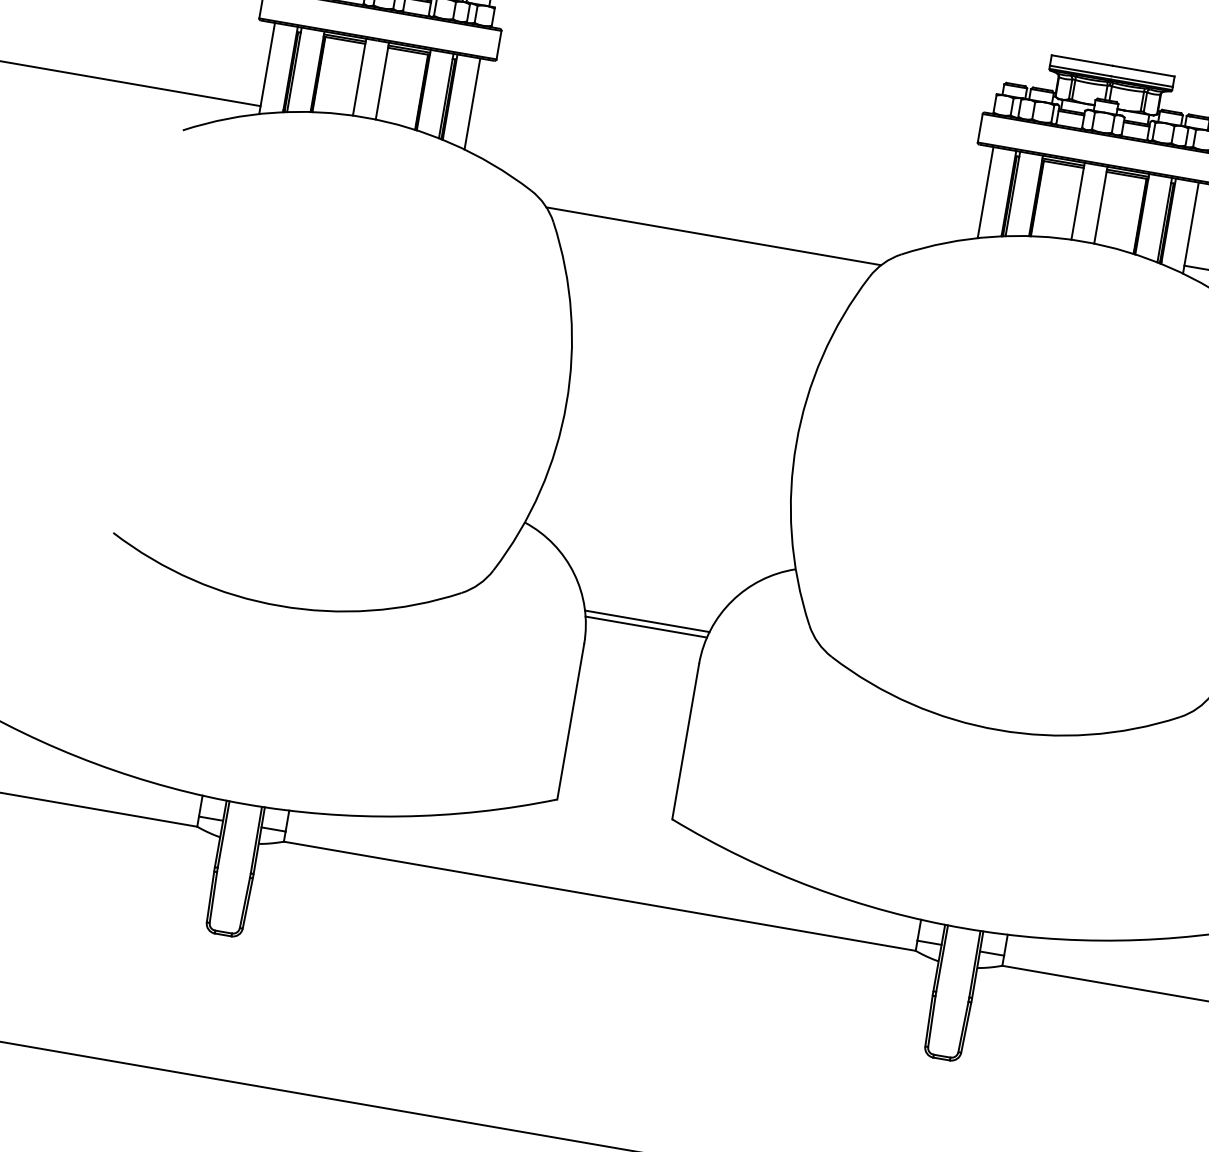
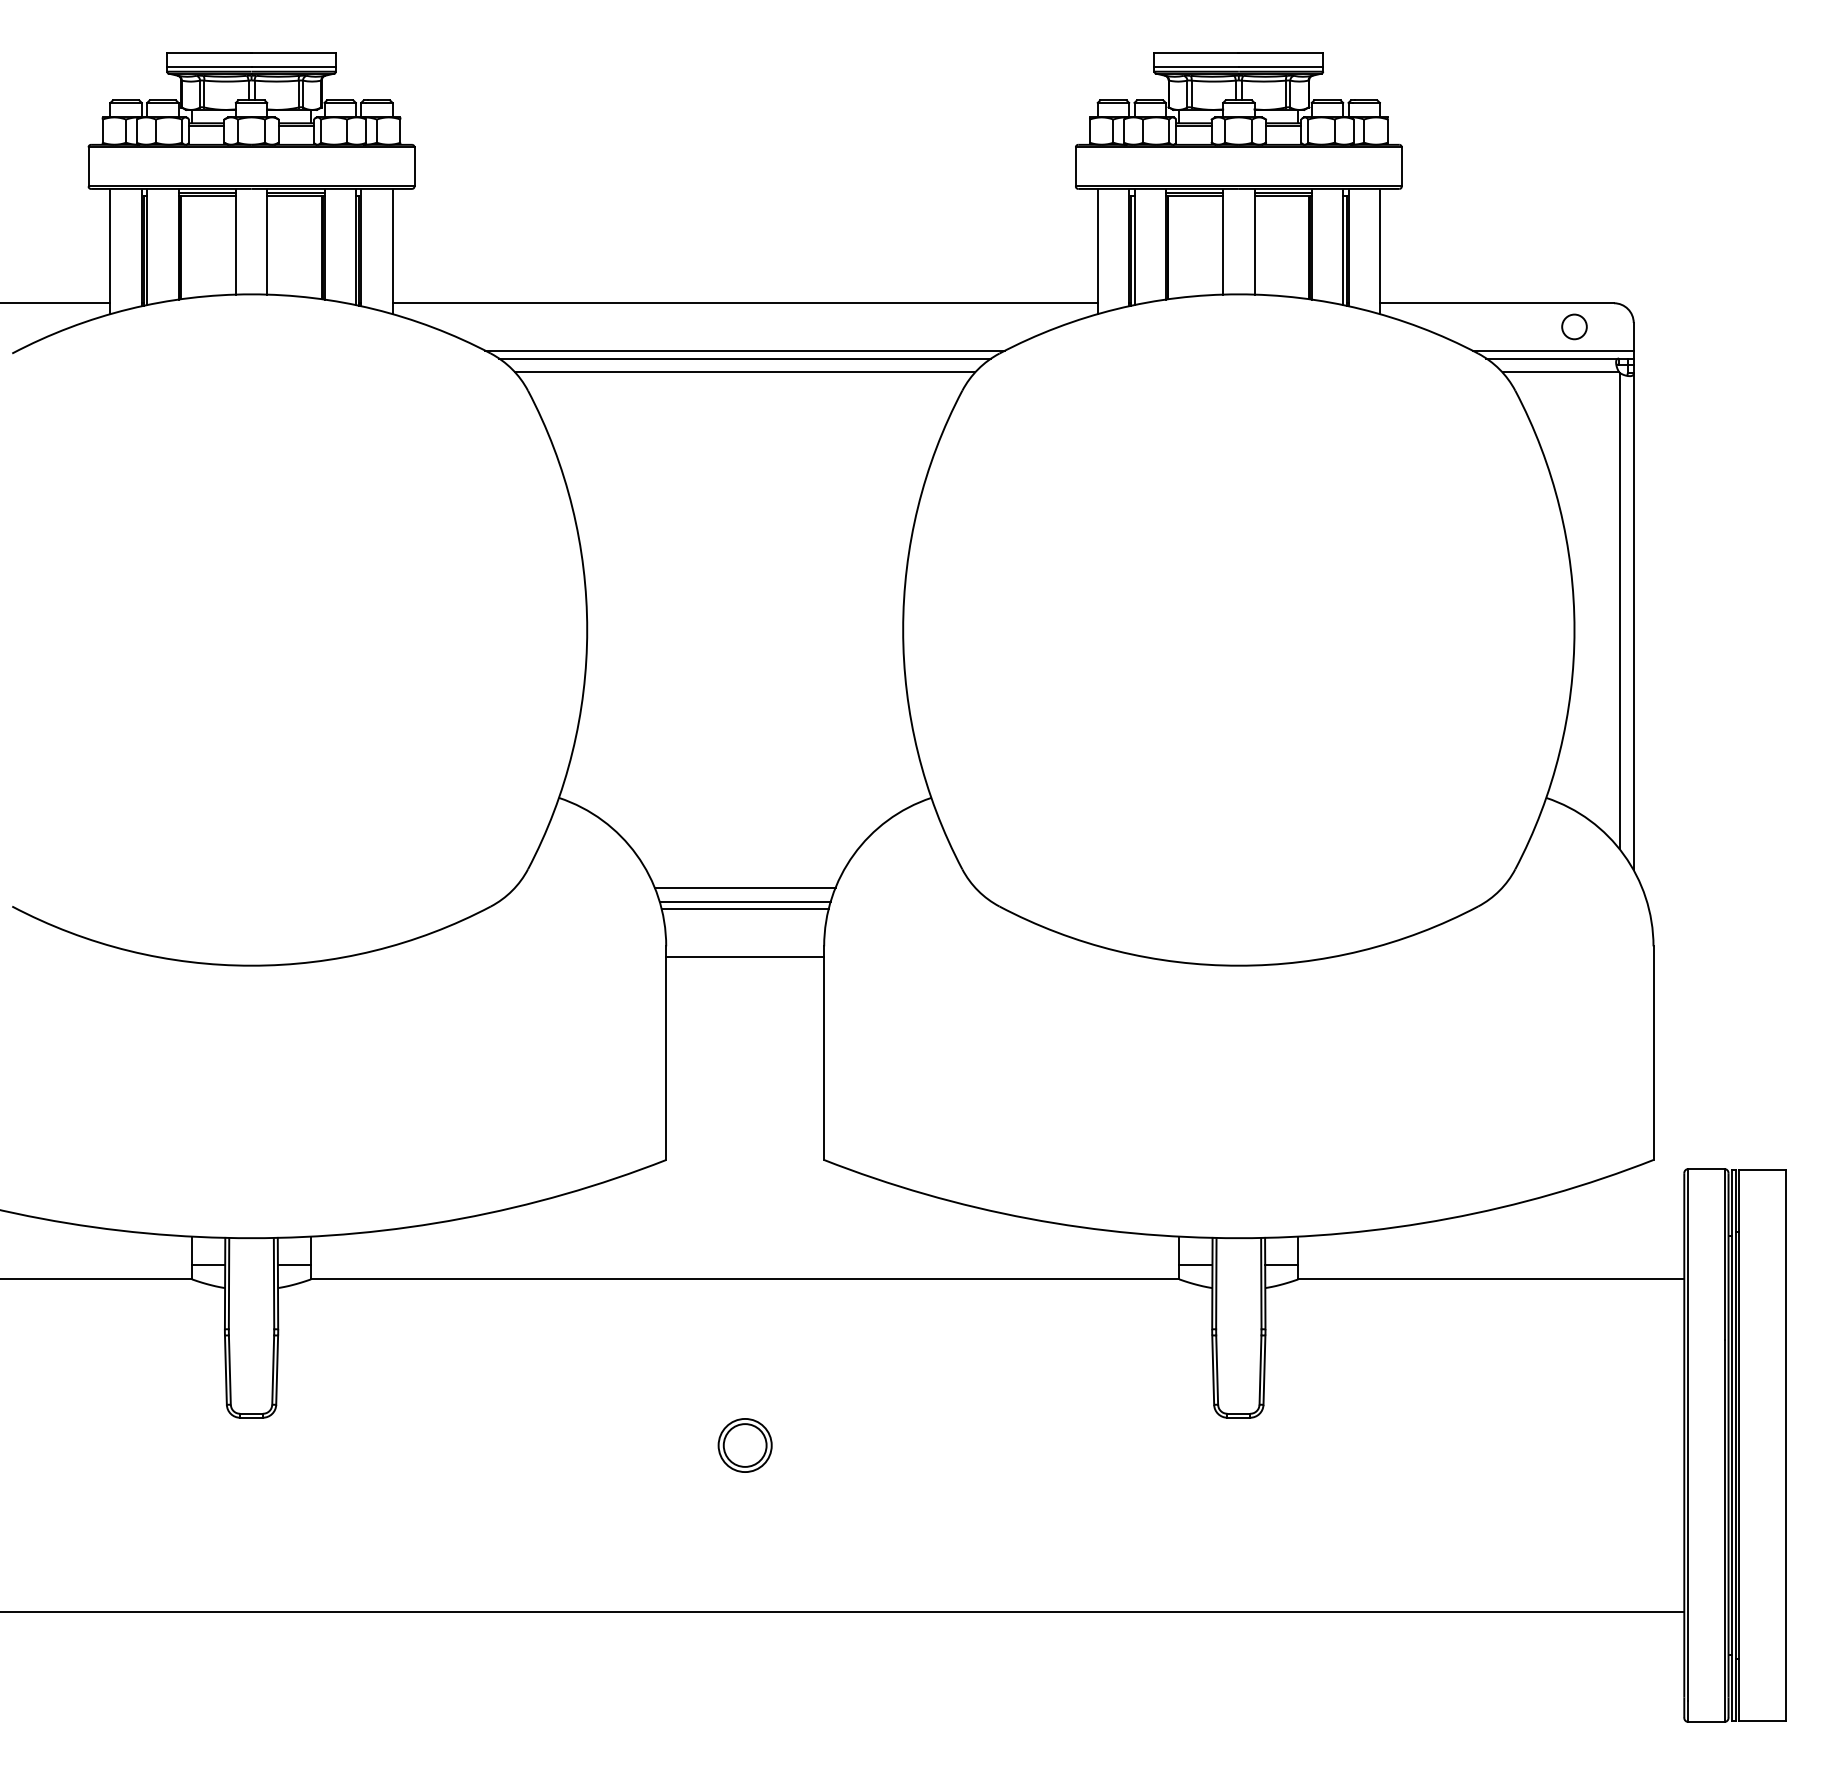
line: (721, 186) -> (744, 303), added
line: (716, 220) -> (745, 350), added
line: (715, 226) -> (745, 358), added
line: (648, 611) -> (744, 887), added
line: (640, 661) -> (745, 956), added
part: (578, 1017) -> (744, 1445), added

